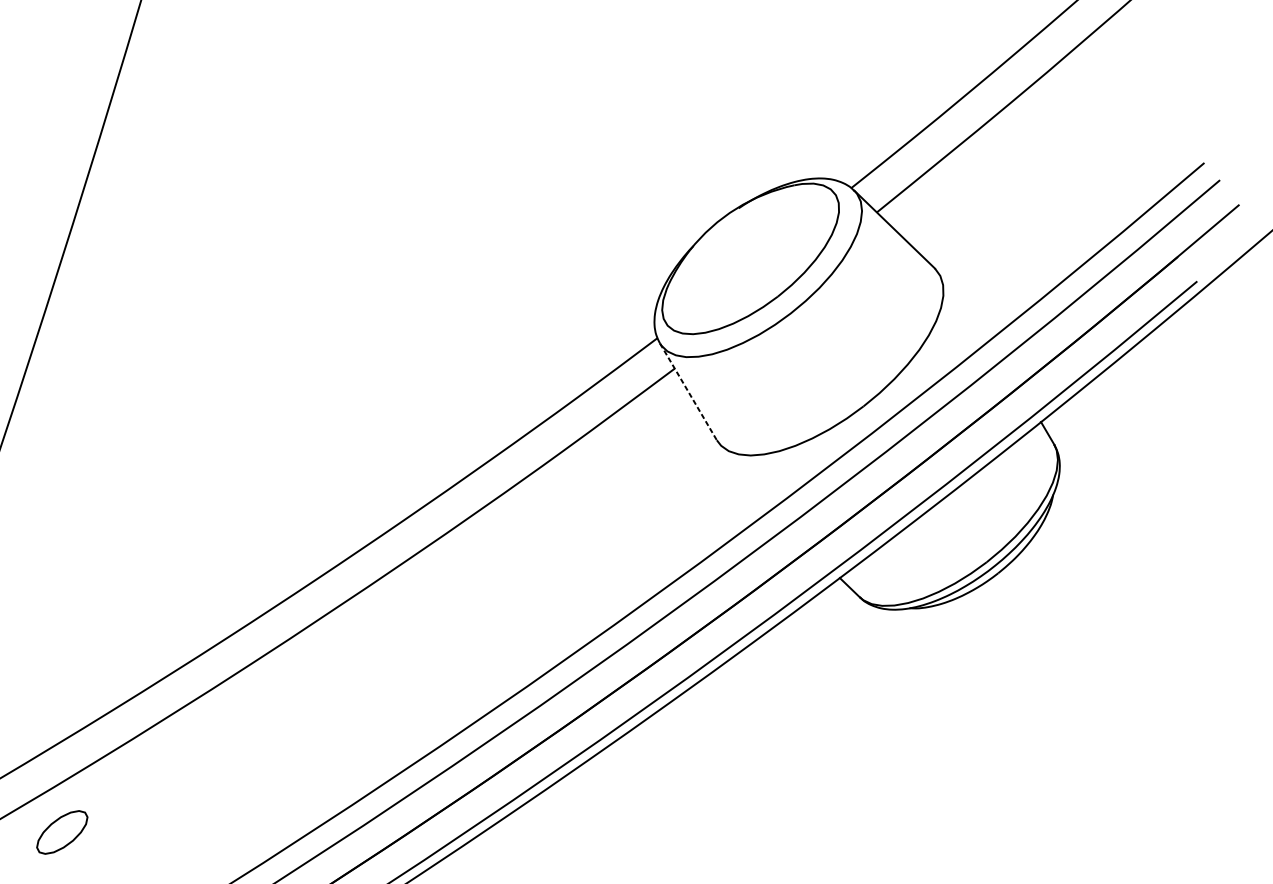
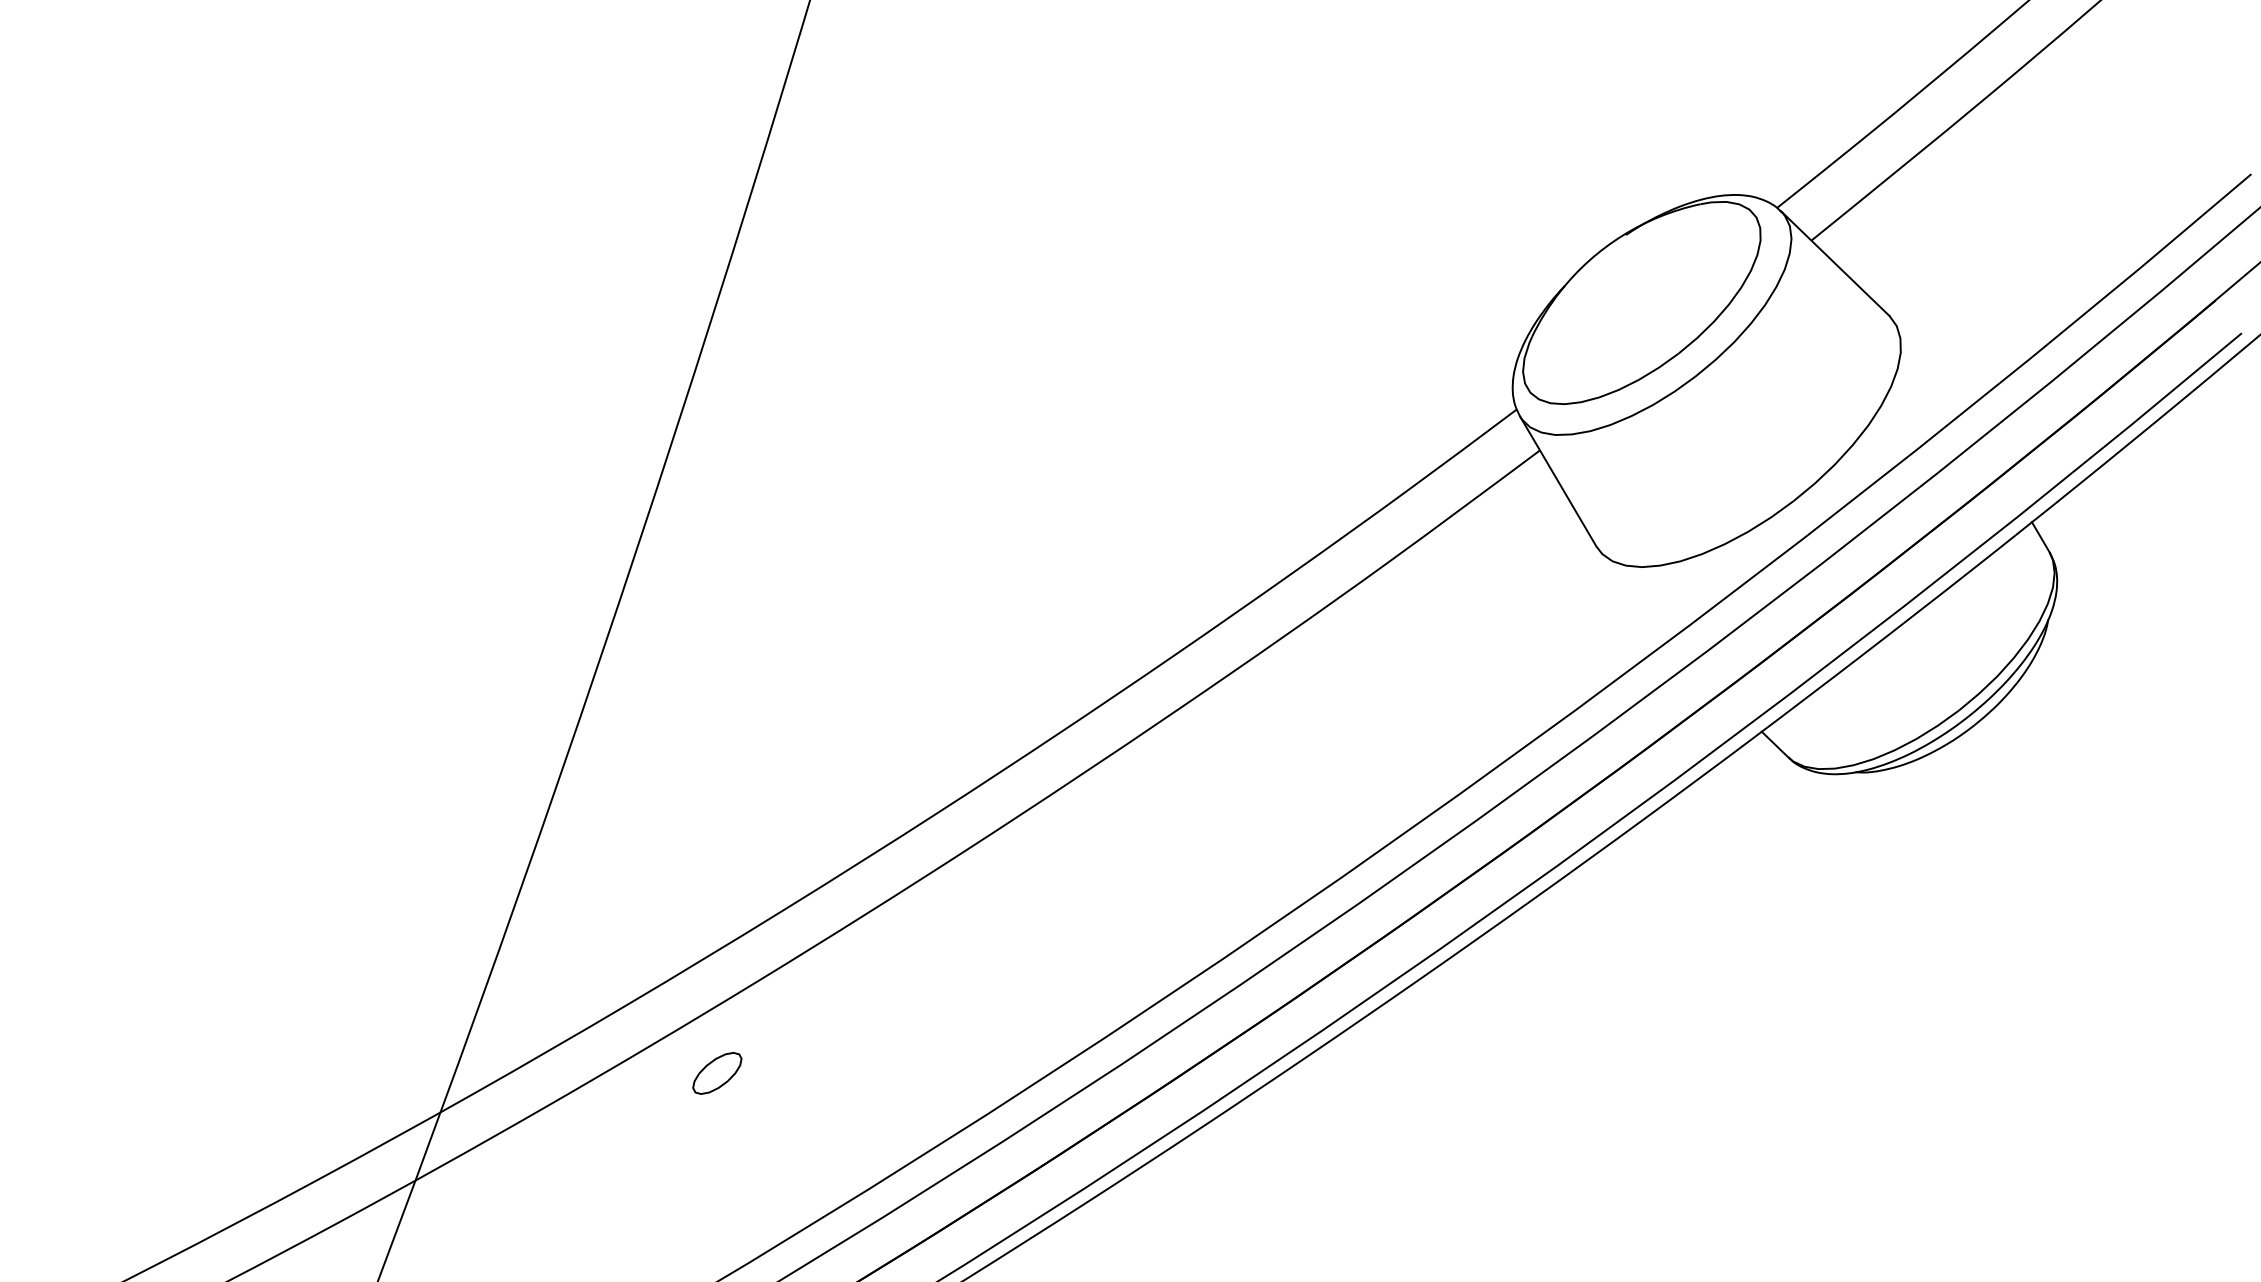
line: (688, 392) -> (1558, 482), dashed -> solid
part: (62, 832) -> (717, 1073), size x0.71

